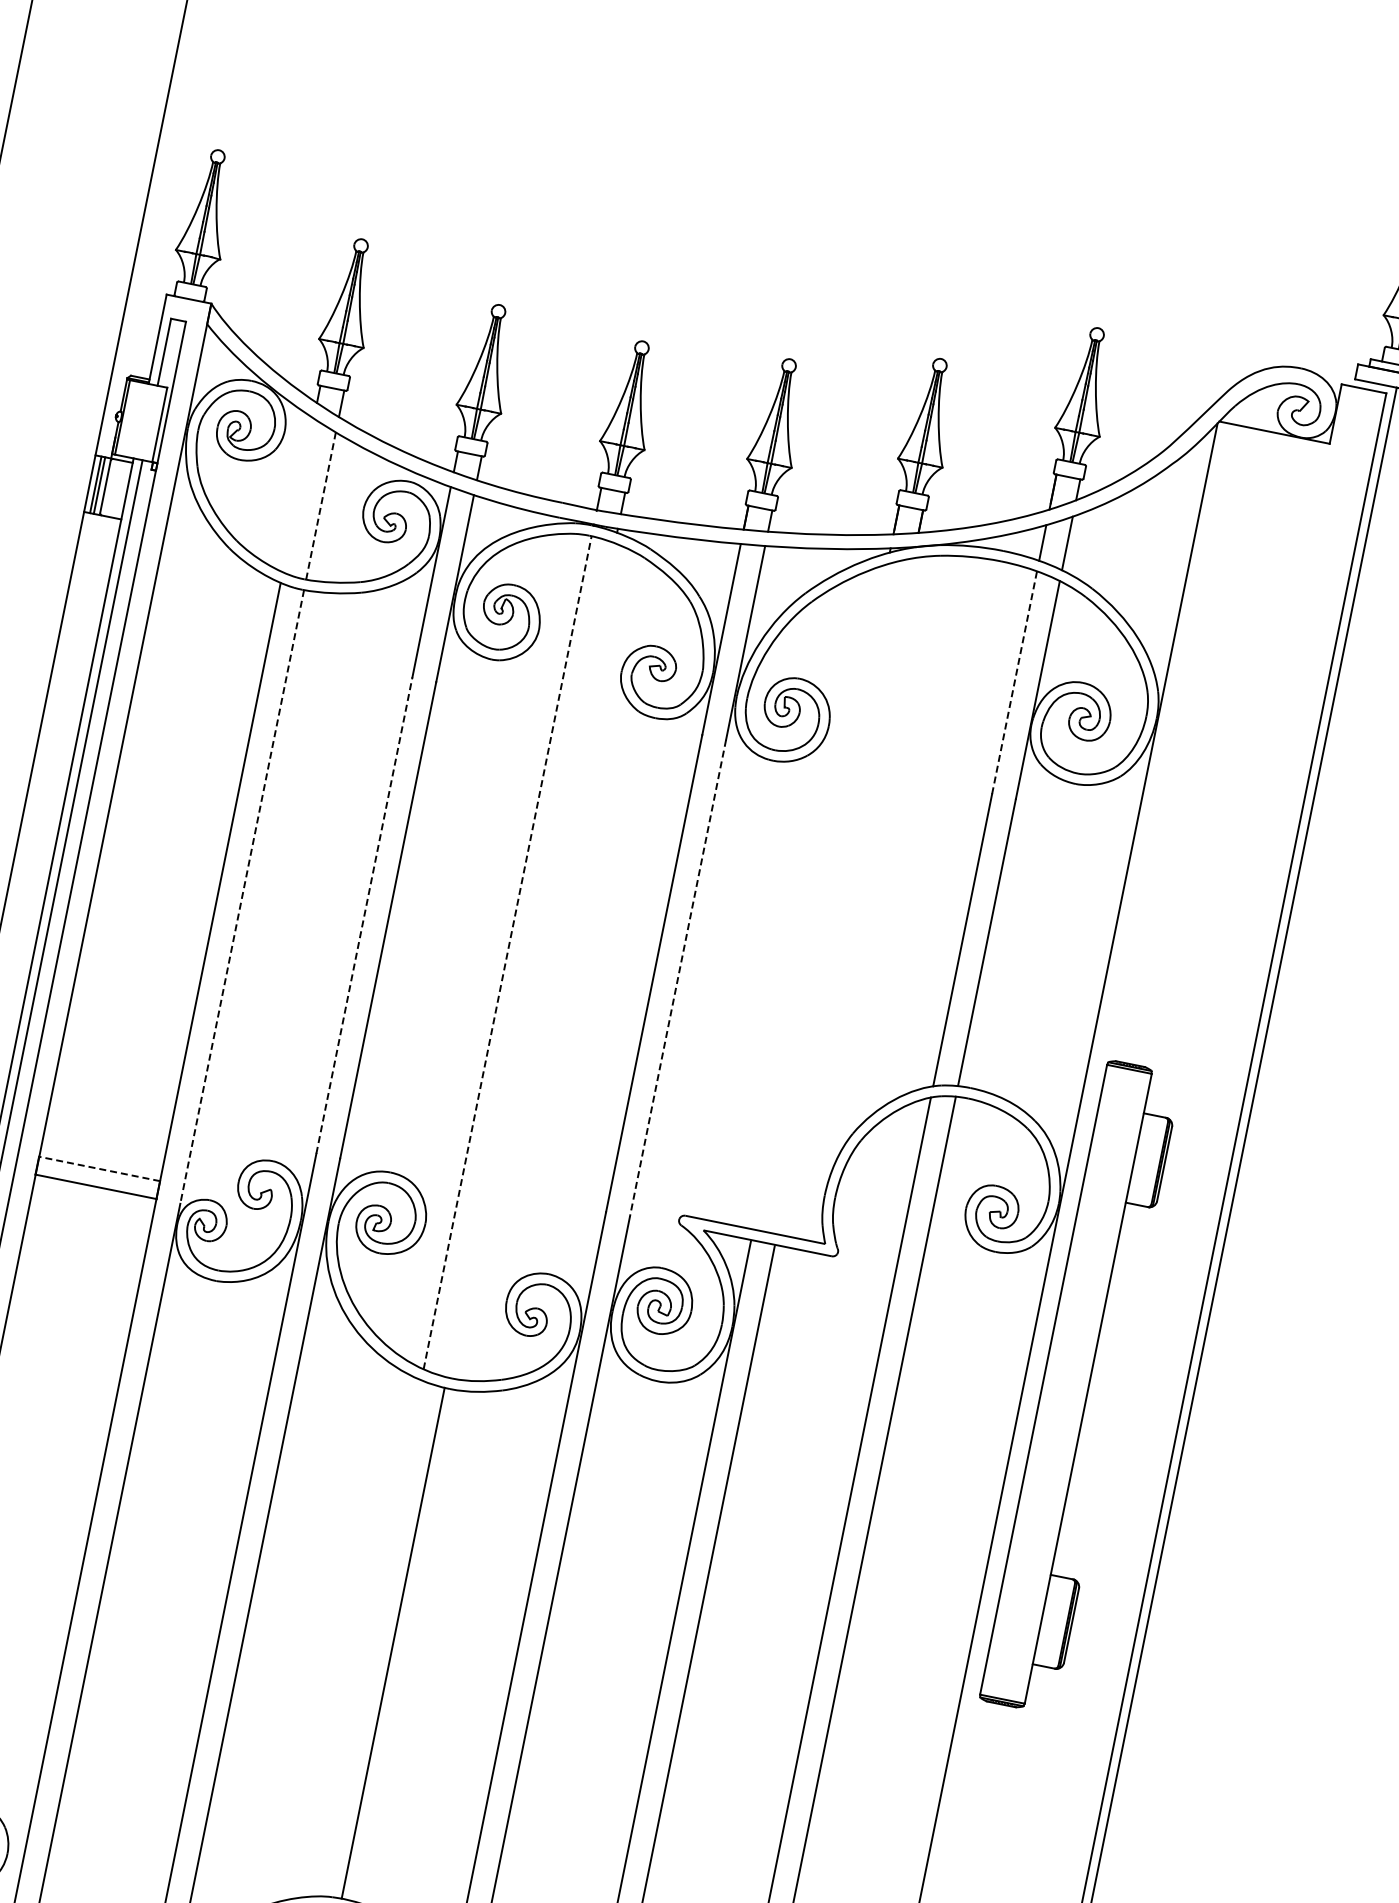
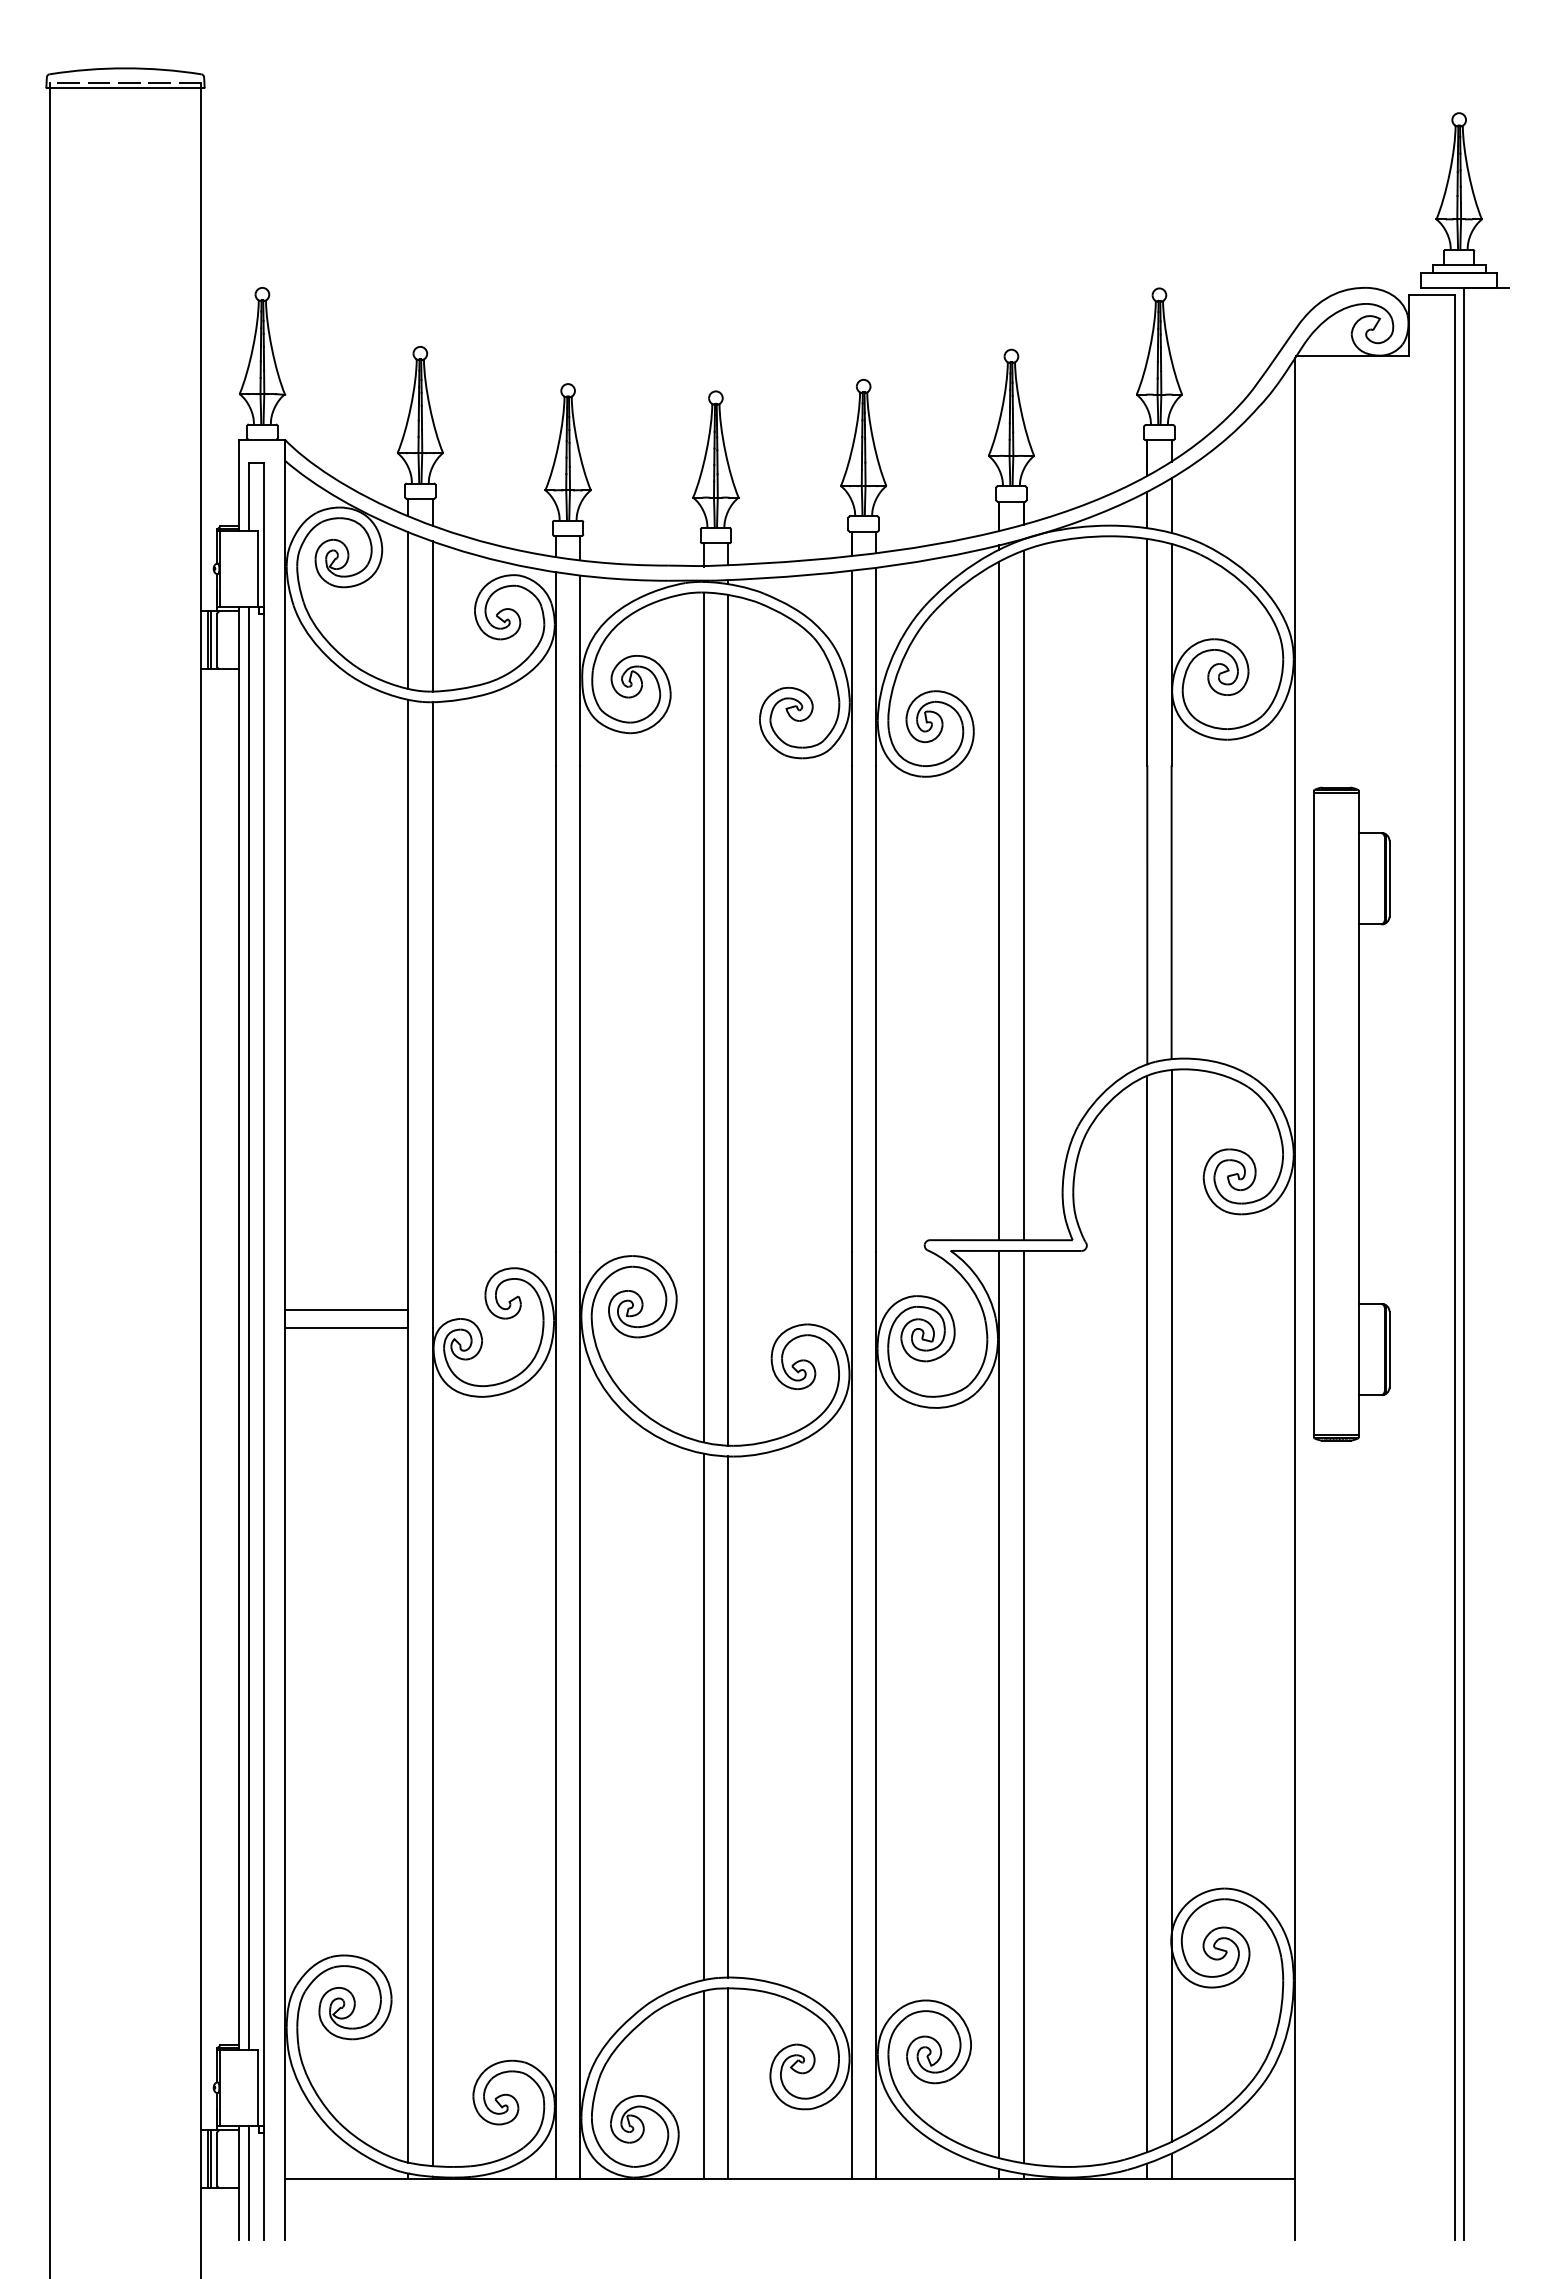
line: (298, 495) -> (408, 610), added
line: (320, 507) -> (432, 617), dashed -> solid
line: (1014, 682) -> (1147, 652), dashed -> solid
line: (820, 896) -> (999, 900), added
line: (845, 896) -> (1023, 895), added
line: (242, 897) -> (432, 1015), dashed -> solid
line: (364, 914) -> (555, 1008), dashed -> solid
line: (507, 952) -> (703, 1017), dashed -> solid
line: (531, 959) -> (728, 1019), added
line: (677, 978) -> (875, 1009), dashed -> solid
line: (99, 1169) -> (346, 1310), dashed -> solid
part: (1080, 1386) -> (1351, 1113), moved
line: (369, 1637) -> (703, 1716), added

